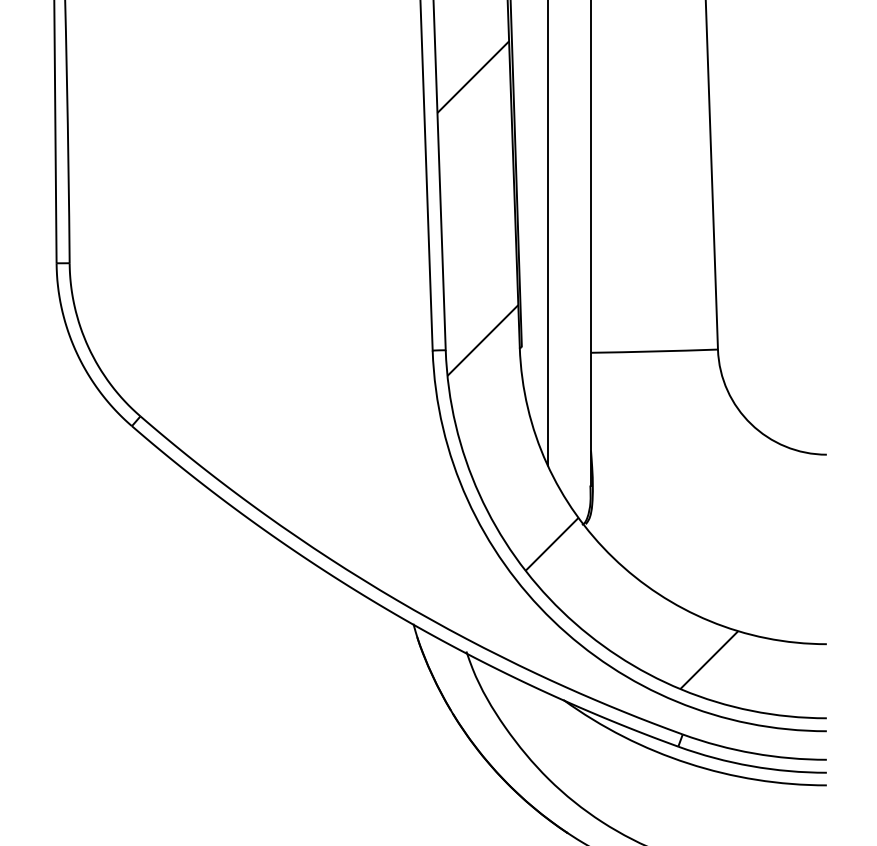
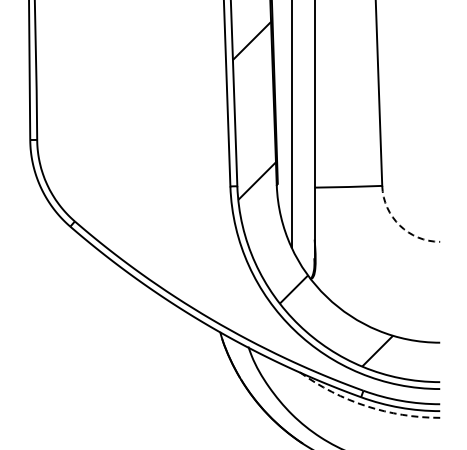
arc: (750, 423) -> (399, 225), solid -> dashed
arc: (688, 764) -> (366, 406), solid -> dashed

